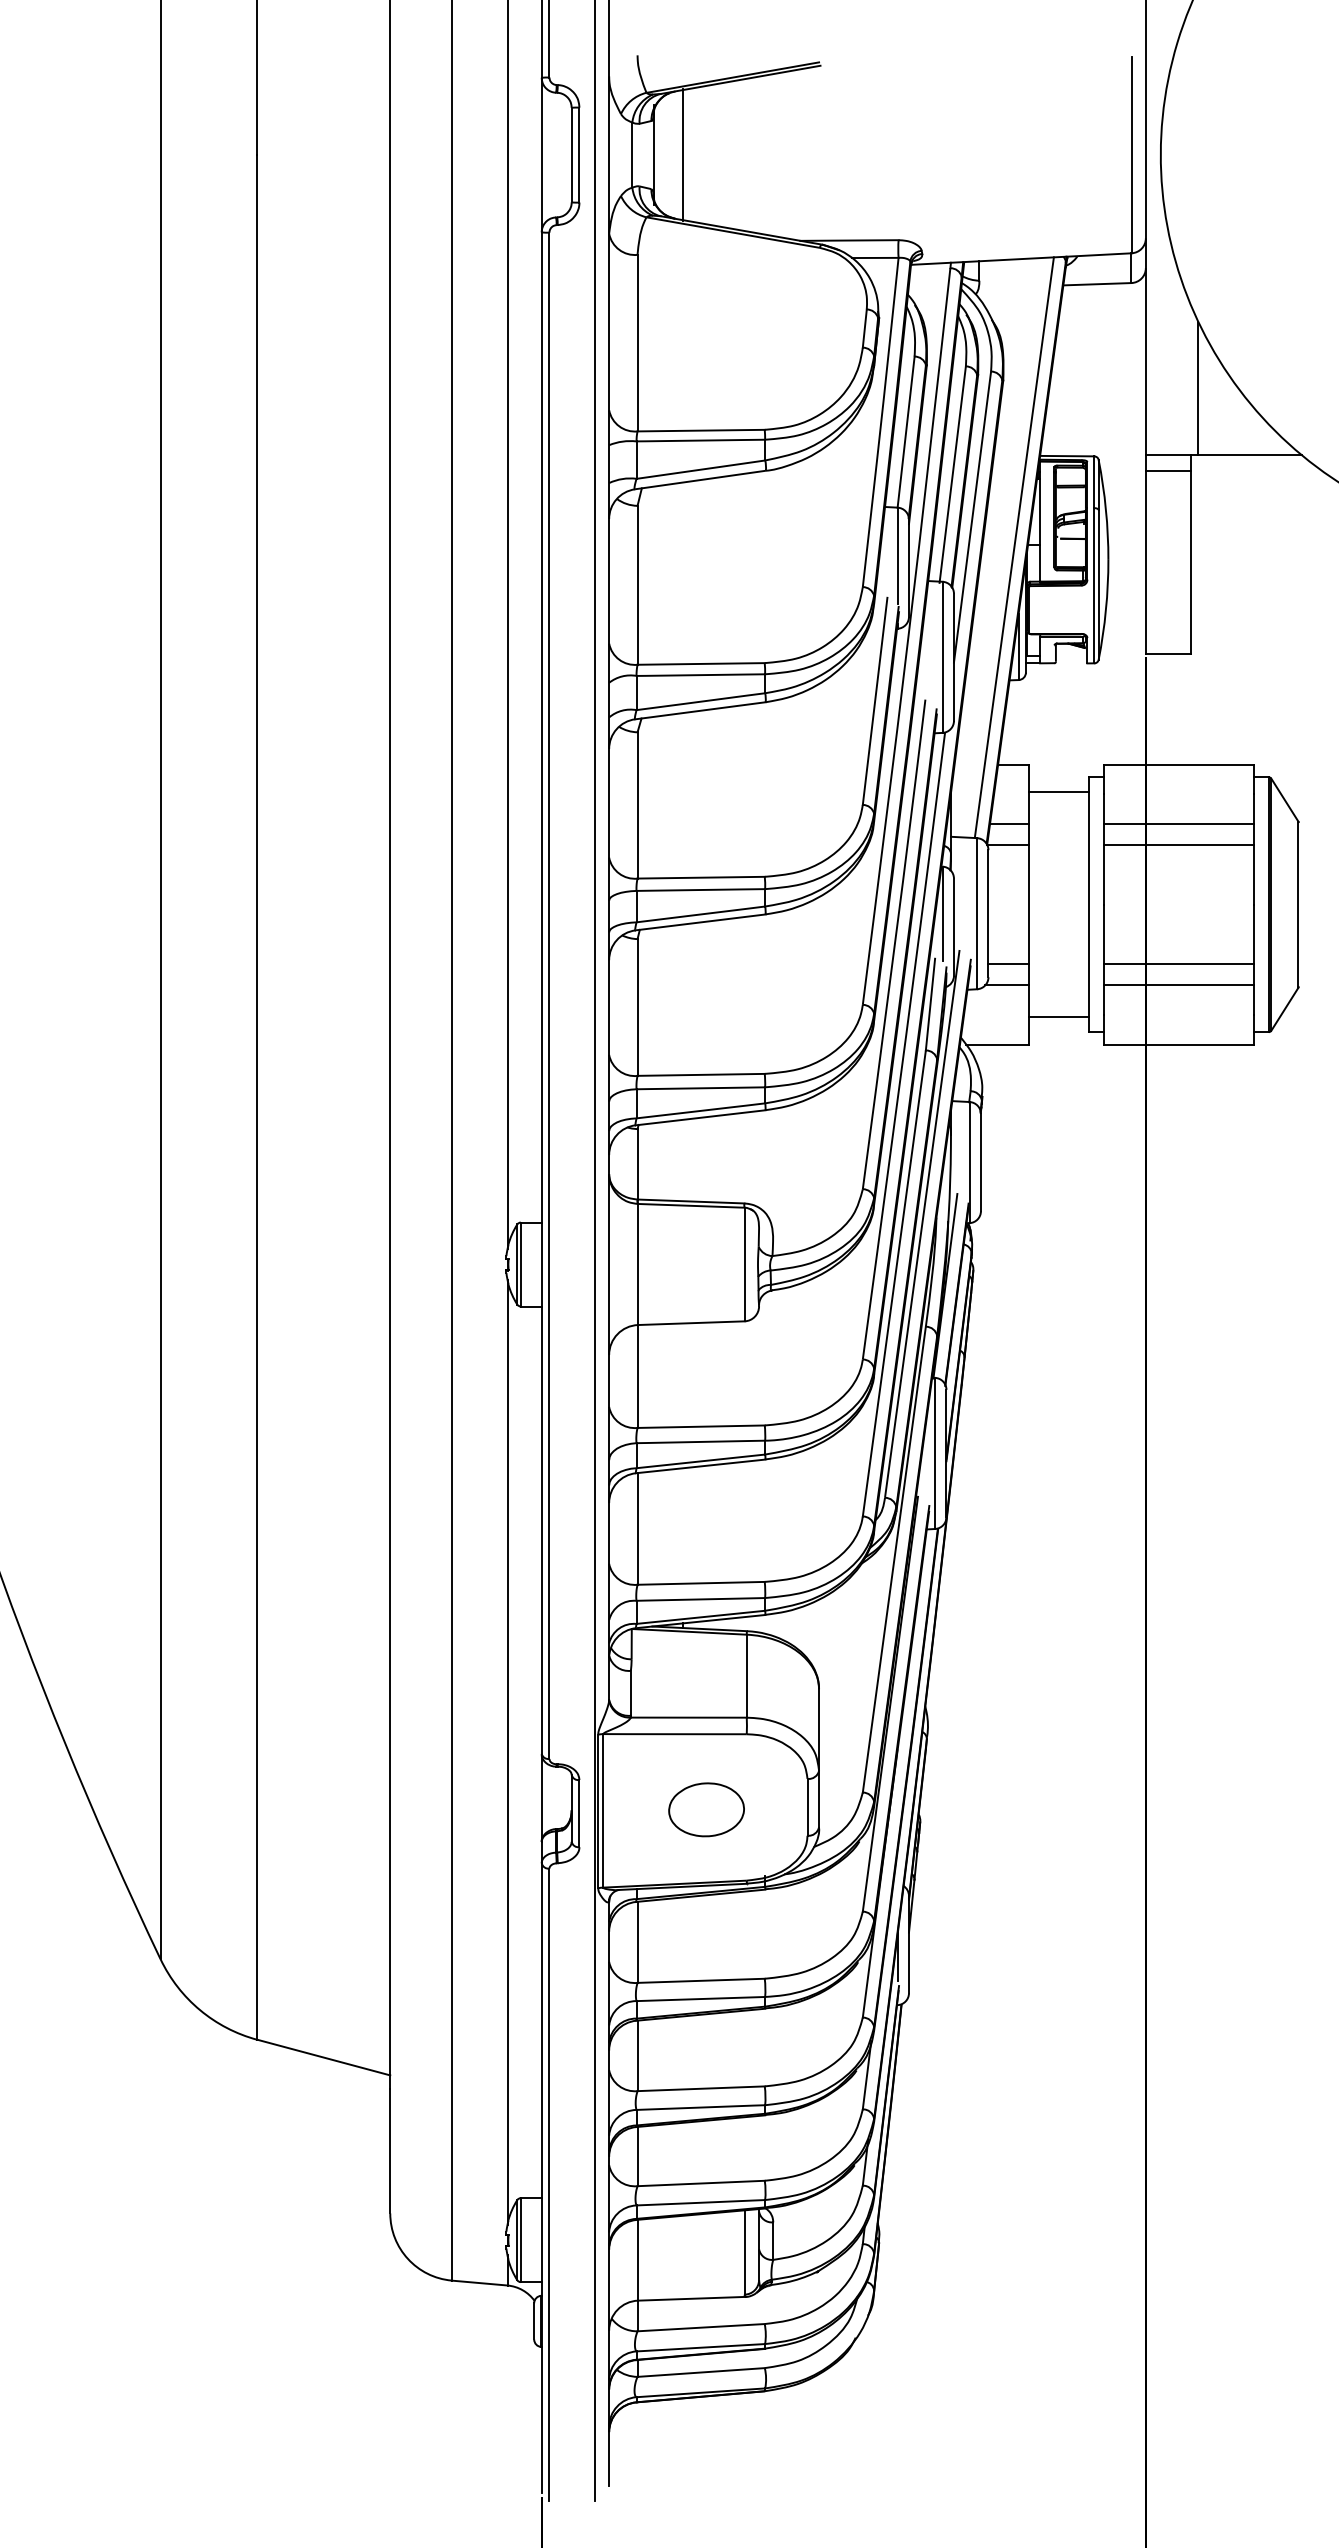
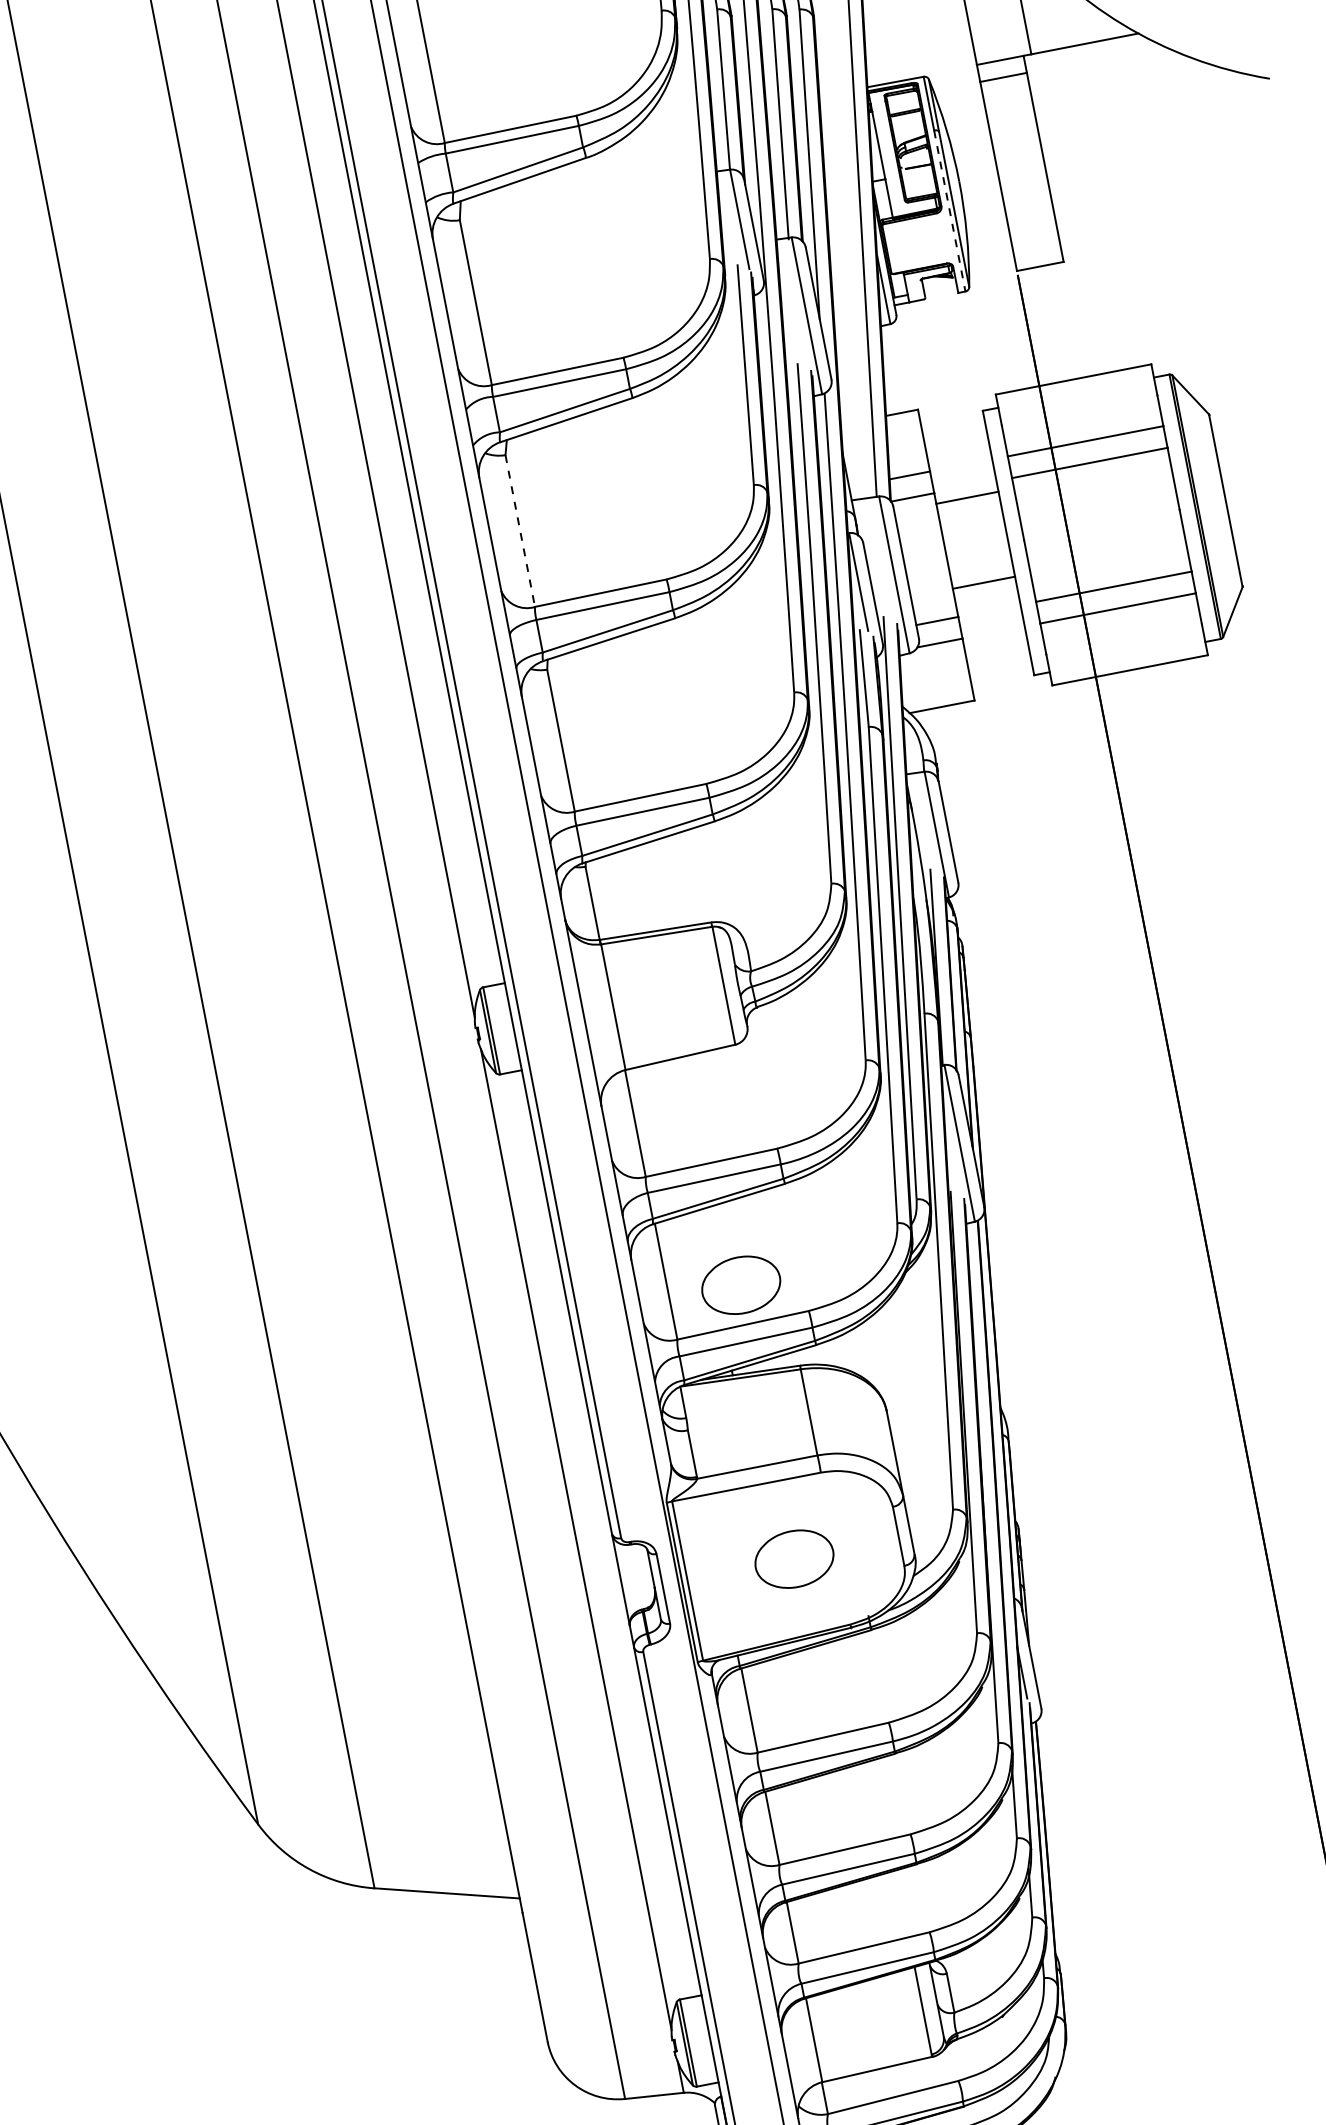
line: (1094, 585) -> (949, 210), solid -> dashed
line: (1058, 792) -> (967, 498), moved
line: (637, 805) -> (520, 531), solid -> dashed
line: (1058, 1017) -> (983, 583), moved
part: (706, 1545) -> (741, 1284), added

